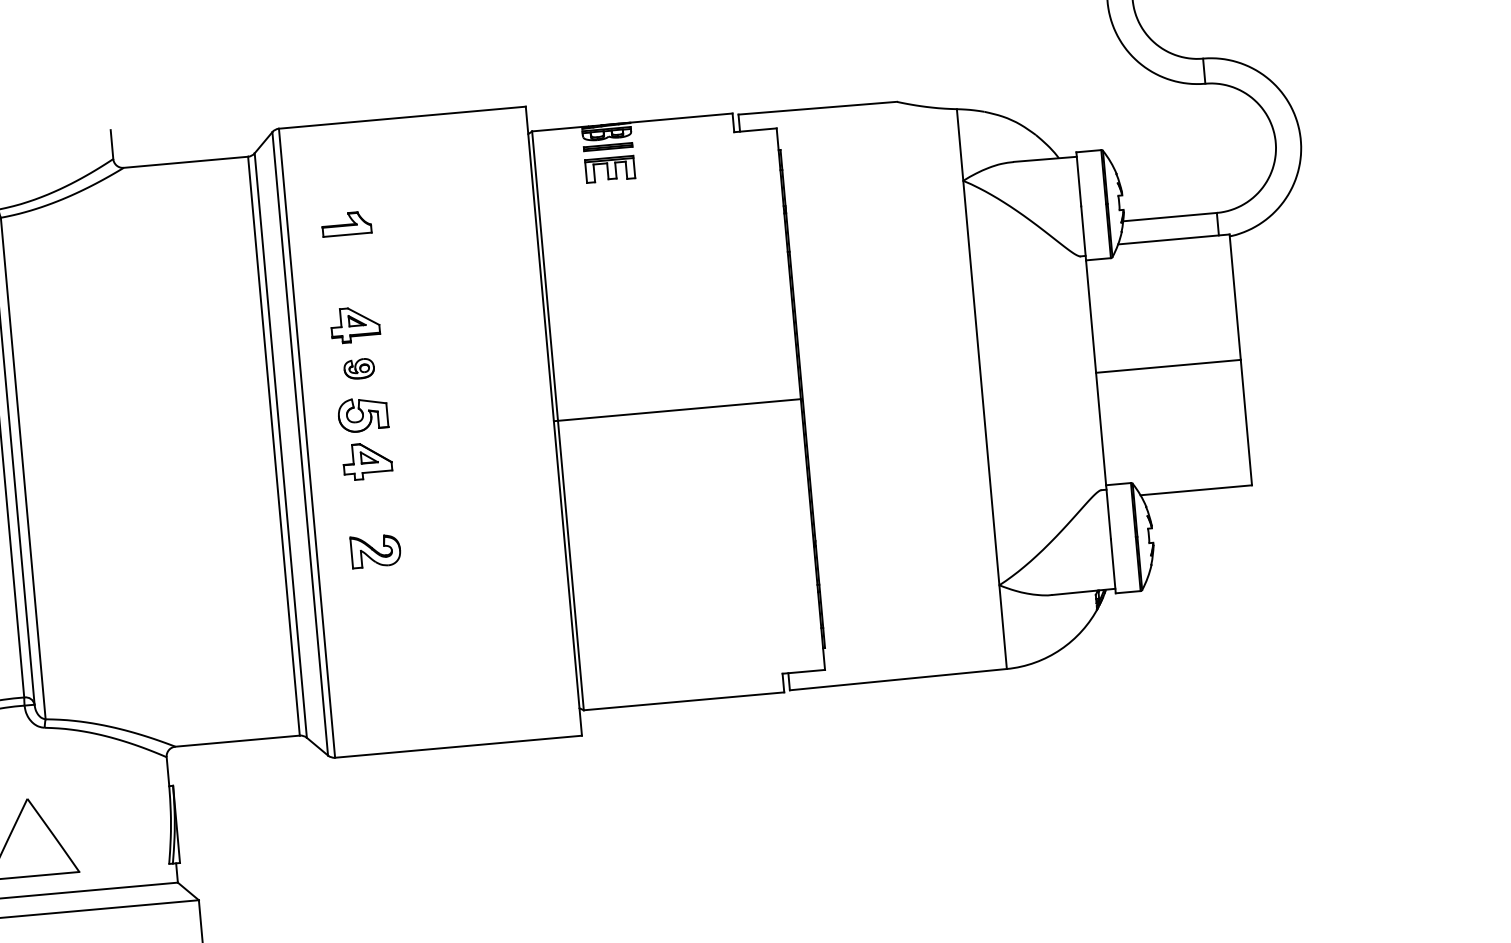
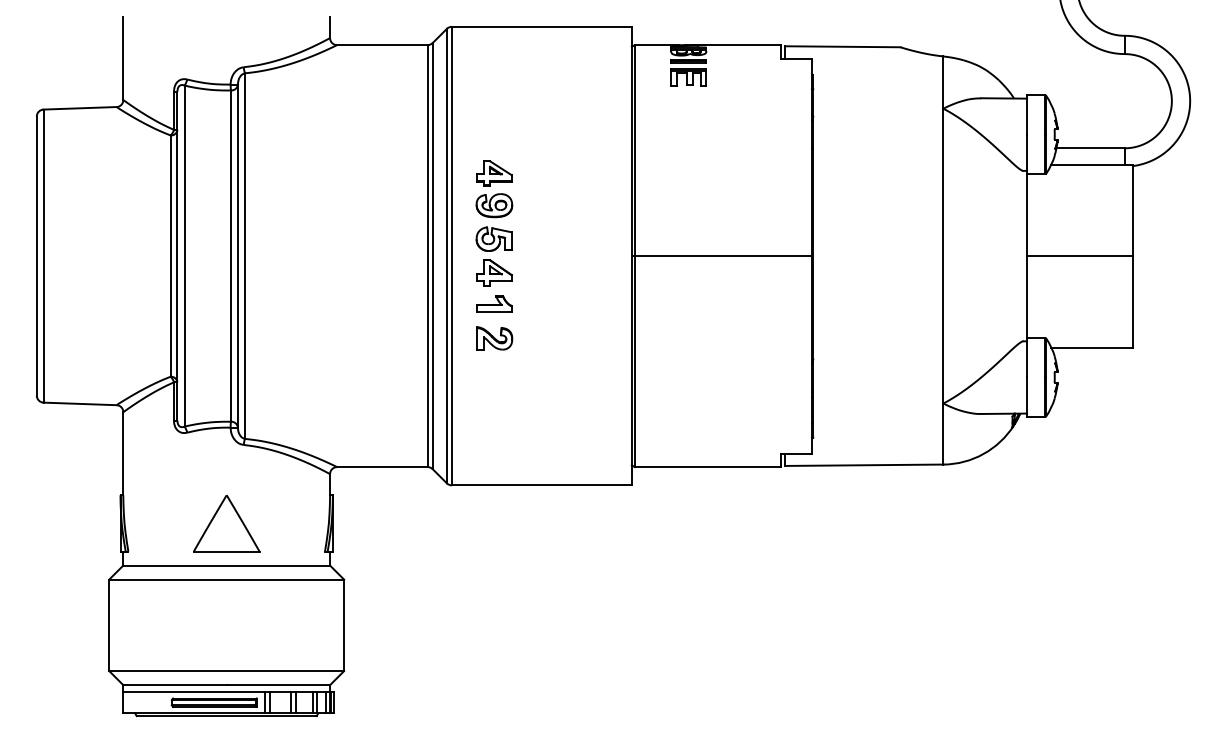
part: (346, 223) -> (494, 303), moved
part: (359, 368) -> (494, 205), size x1.67

